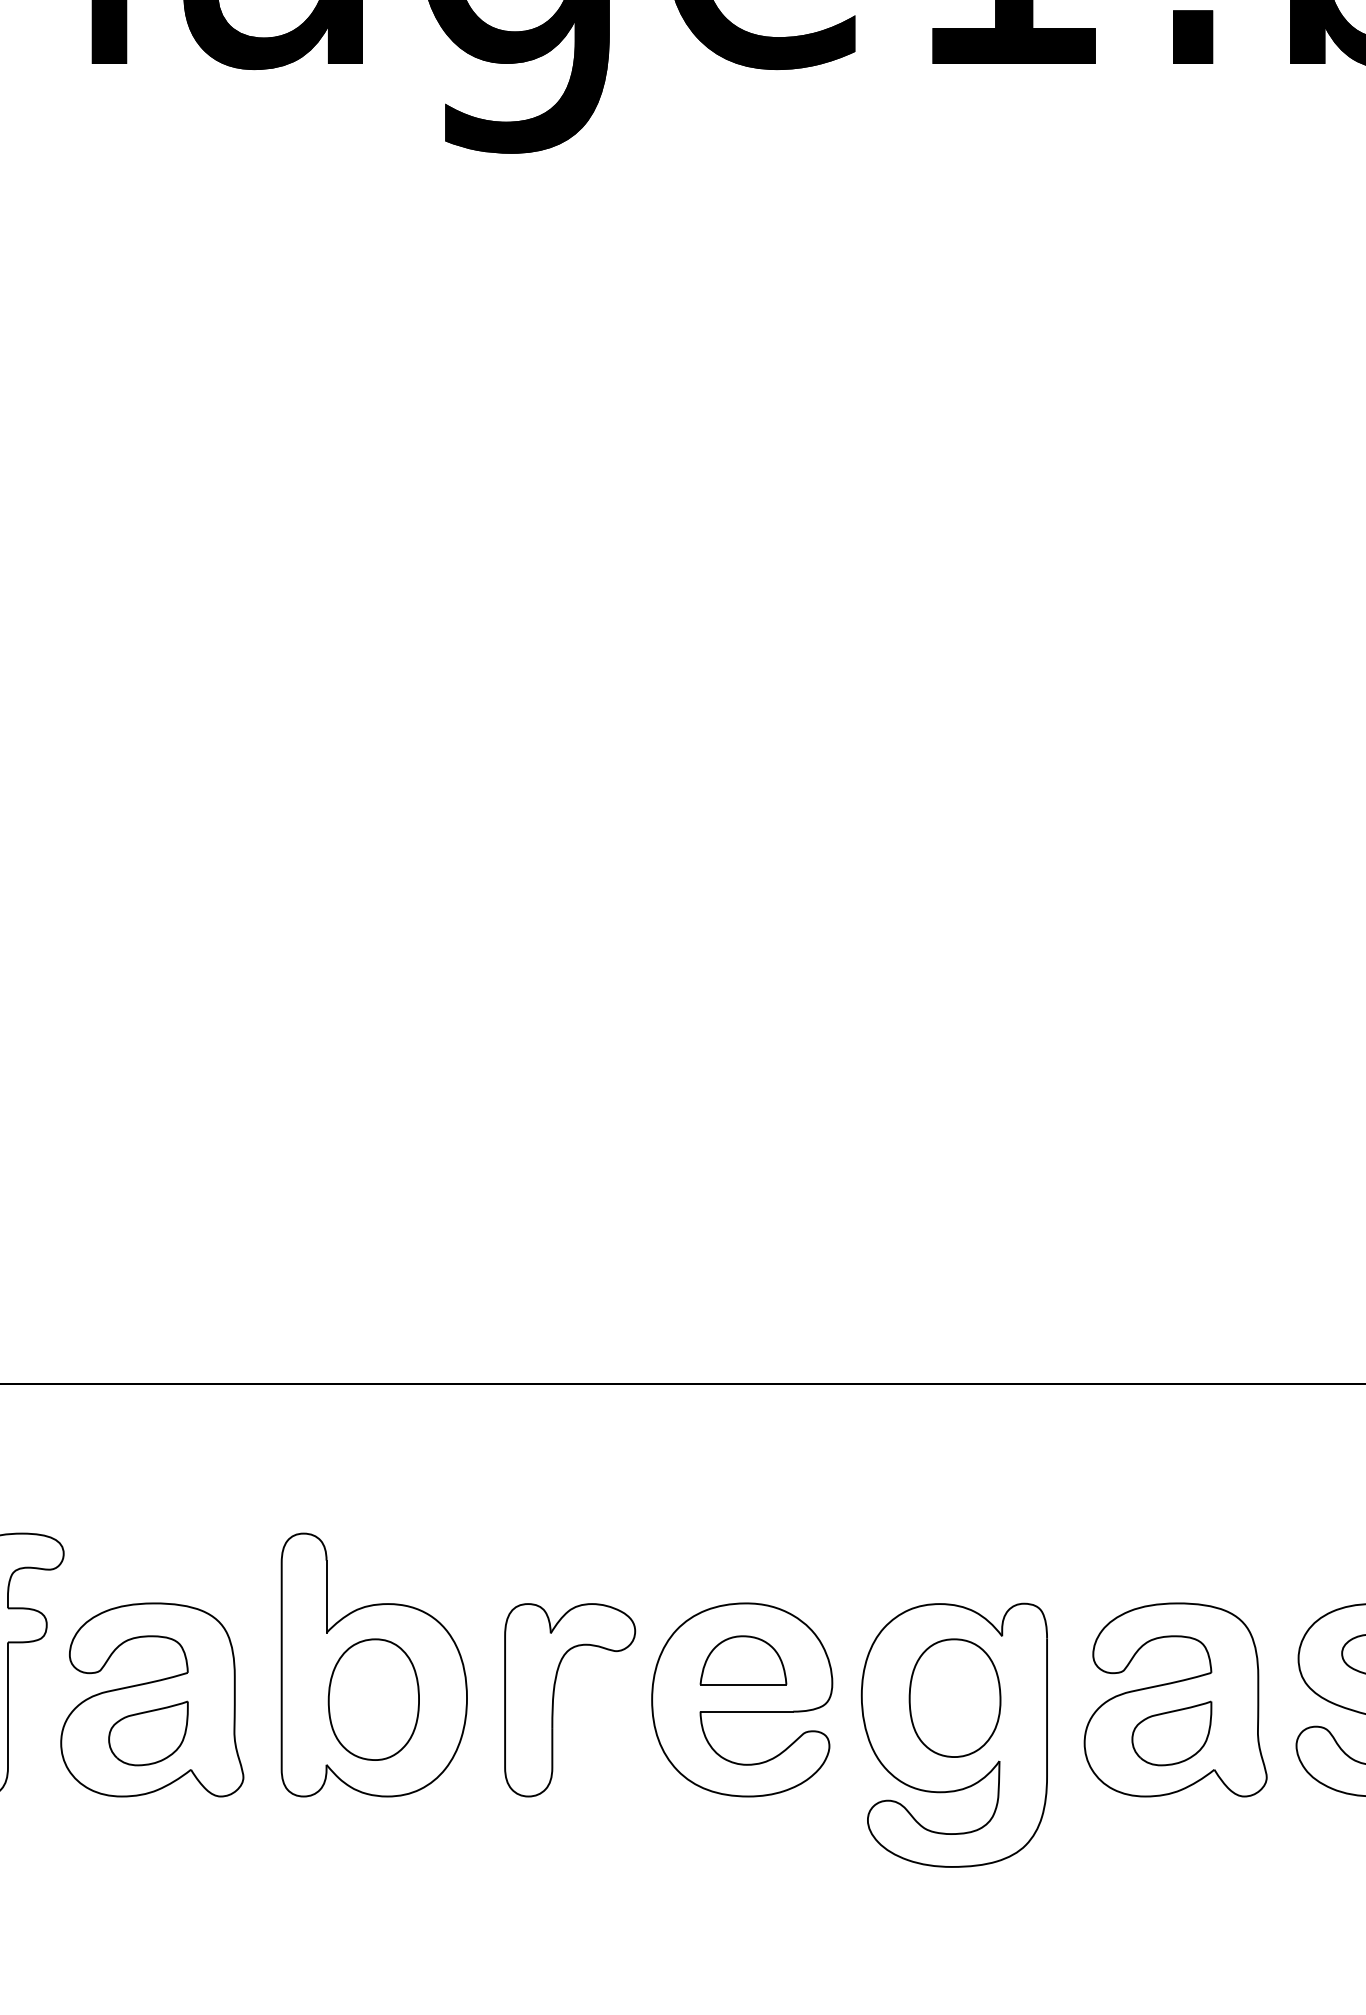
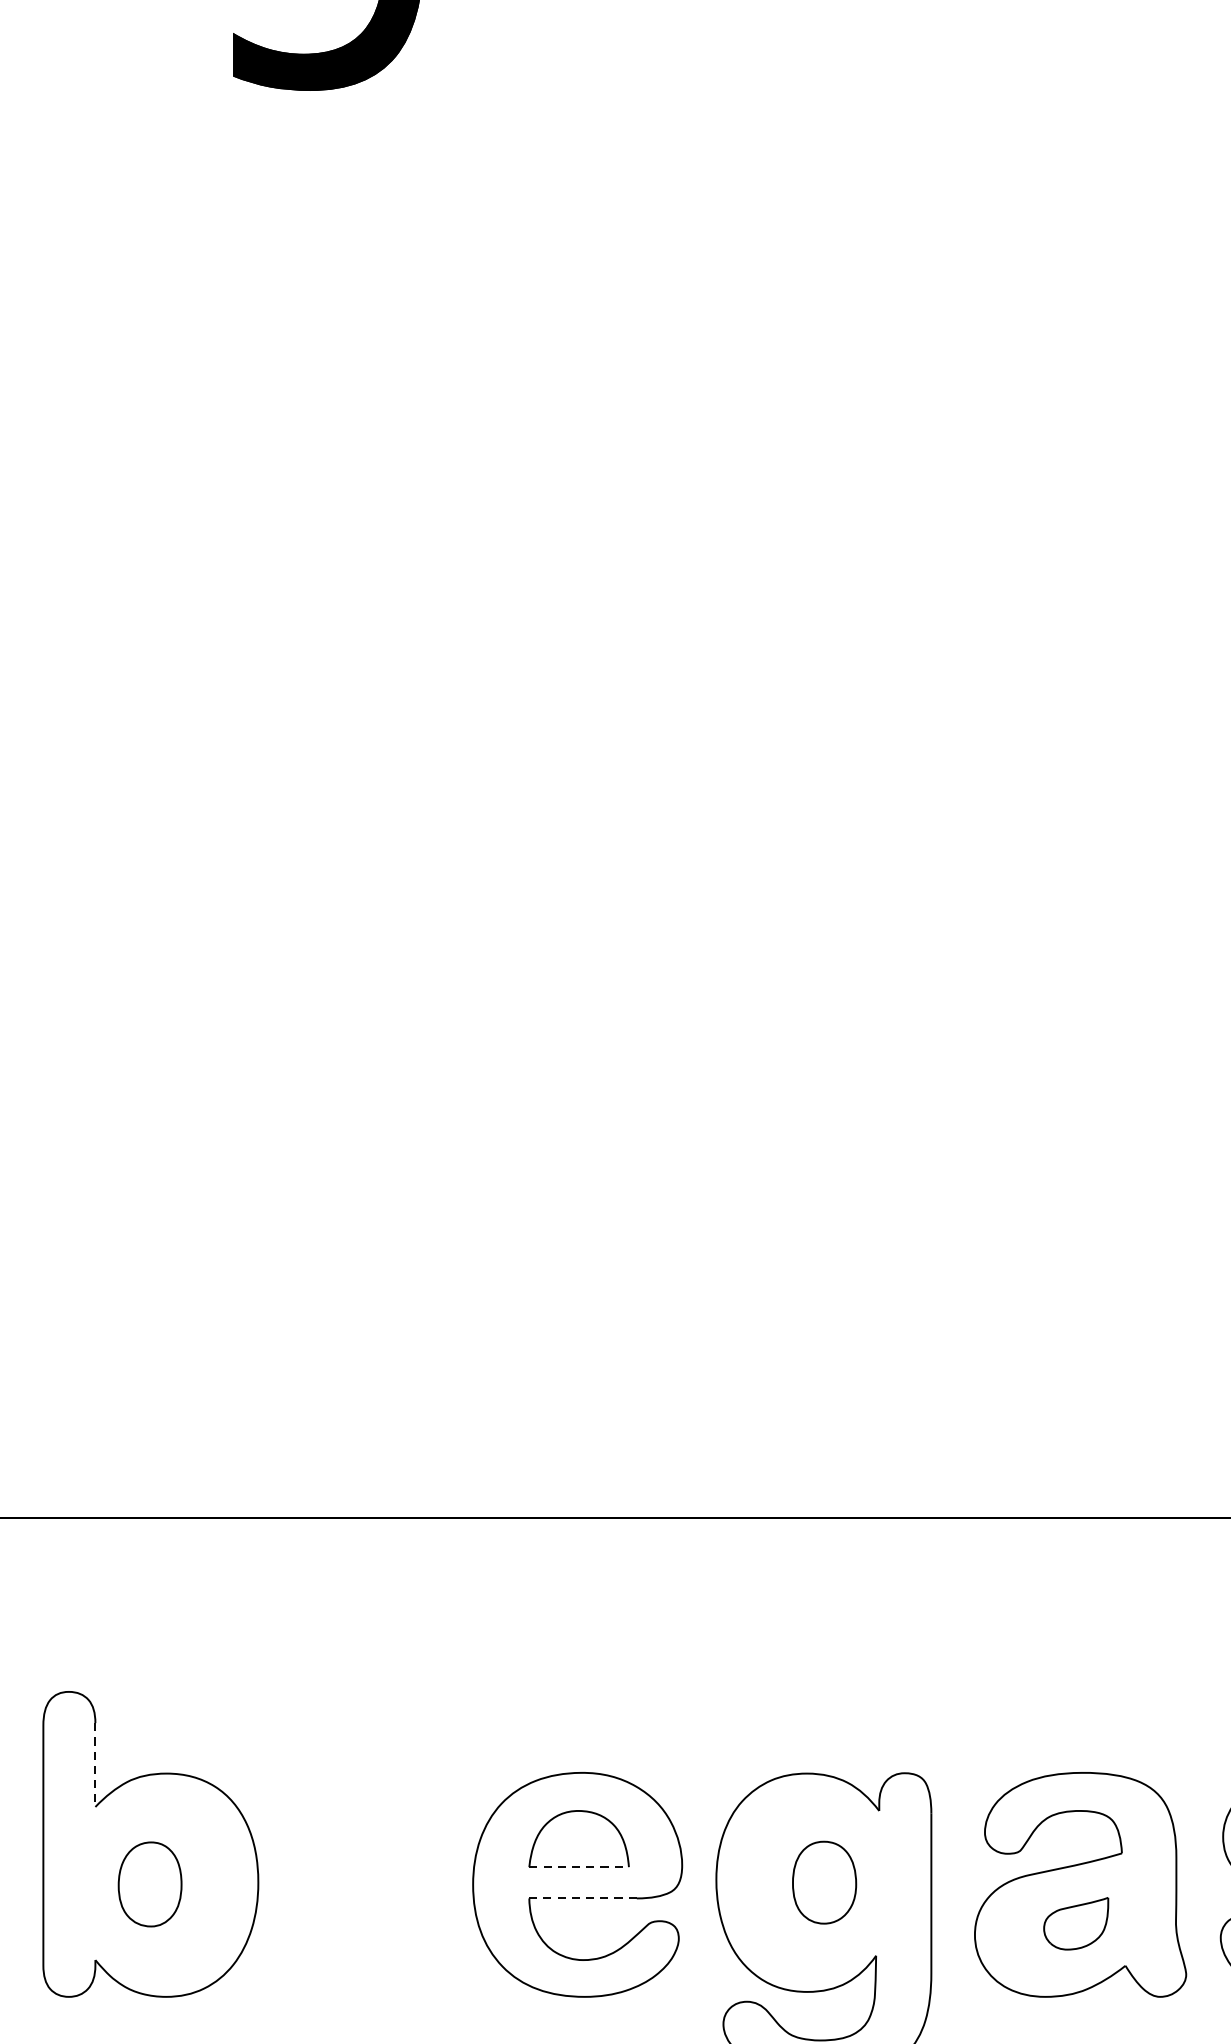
line: (326, 1597) -> (95, 1765), solid -> dashed
line: (743, 1684) -> (579, 1866), solid -> dashed
part: (554, 1697) -> (359, 1881), removed
part: (954, 1697) -> (823, 1881), size x0.6
part: (373, 1699) -> (149, 1884), size x0.6
line: (746, 1711) -> (582, 1898), solid -> dashed
part: (1171, 1733) -> (1075, 1923), size x0.7

